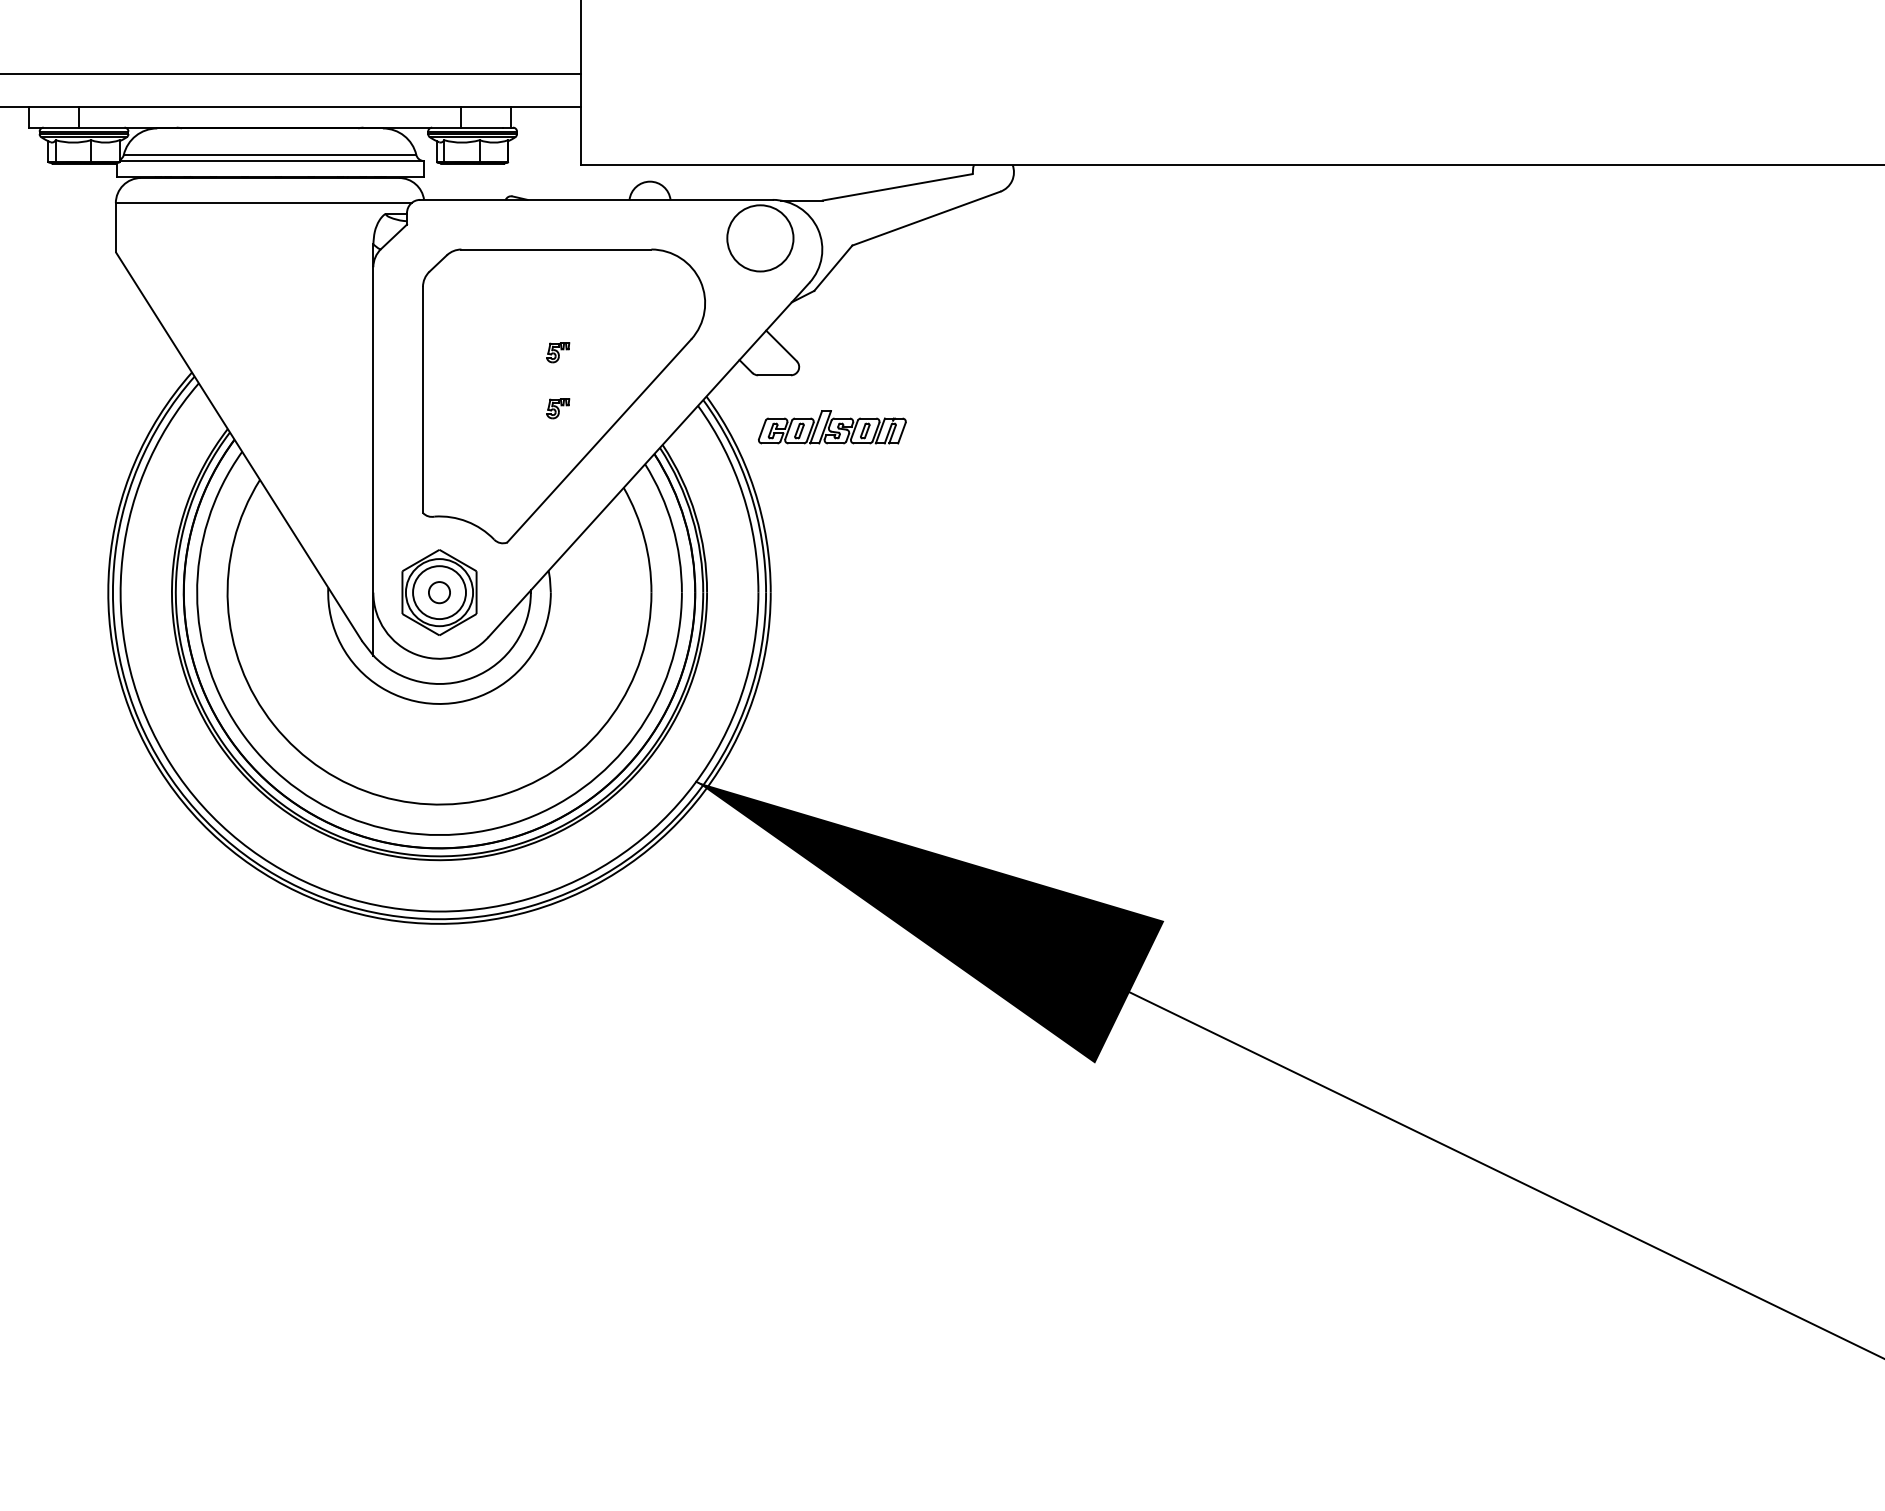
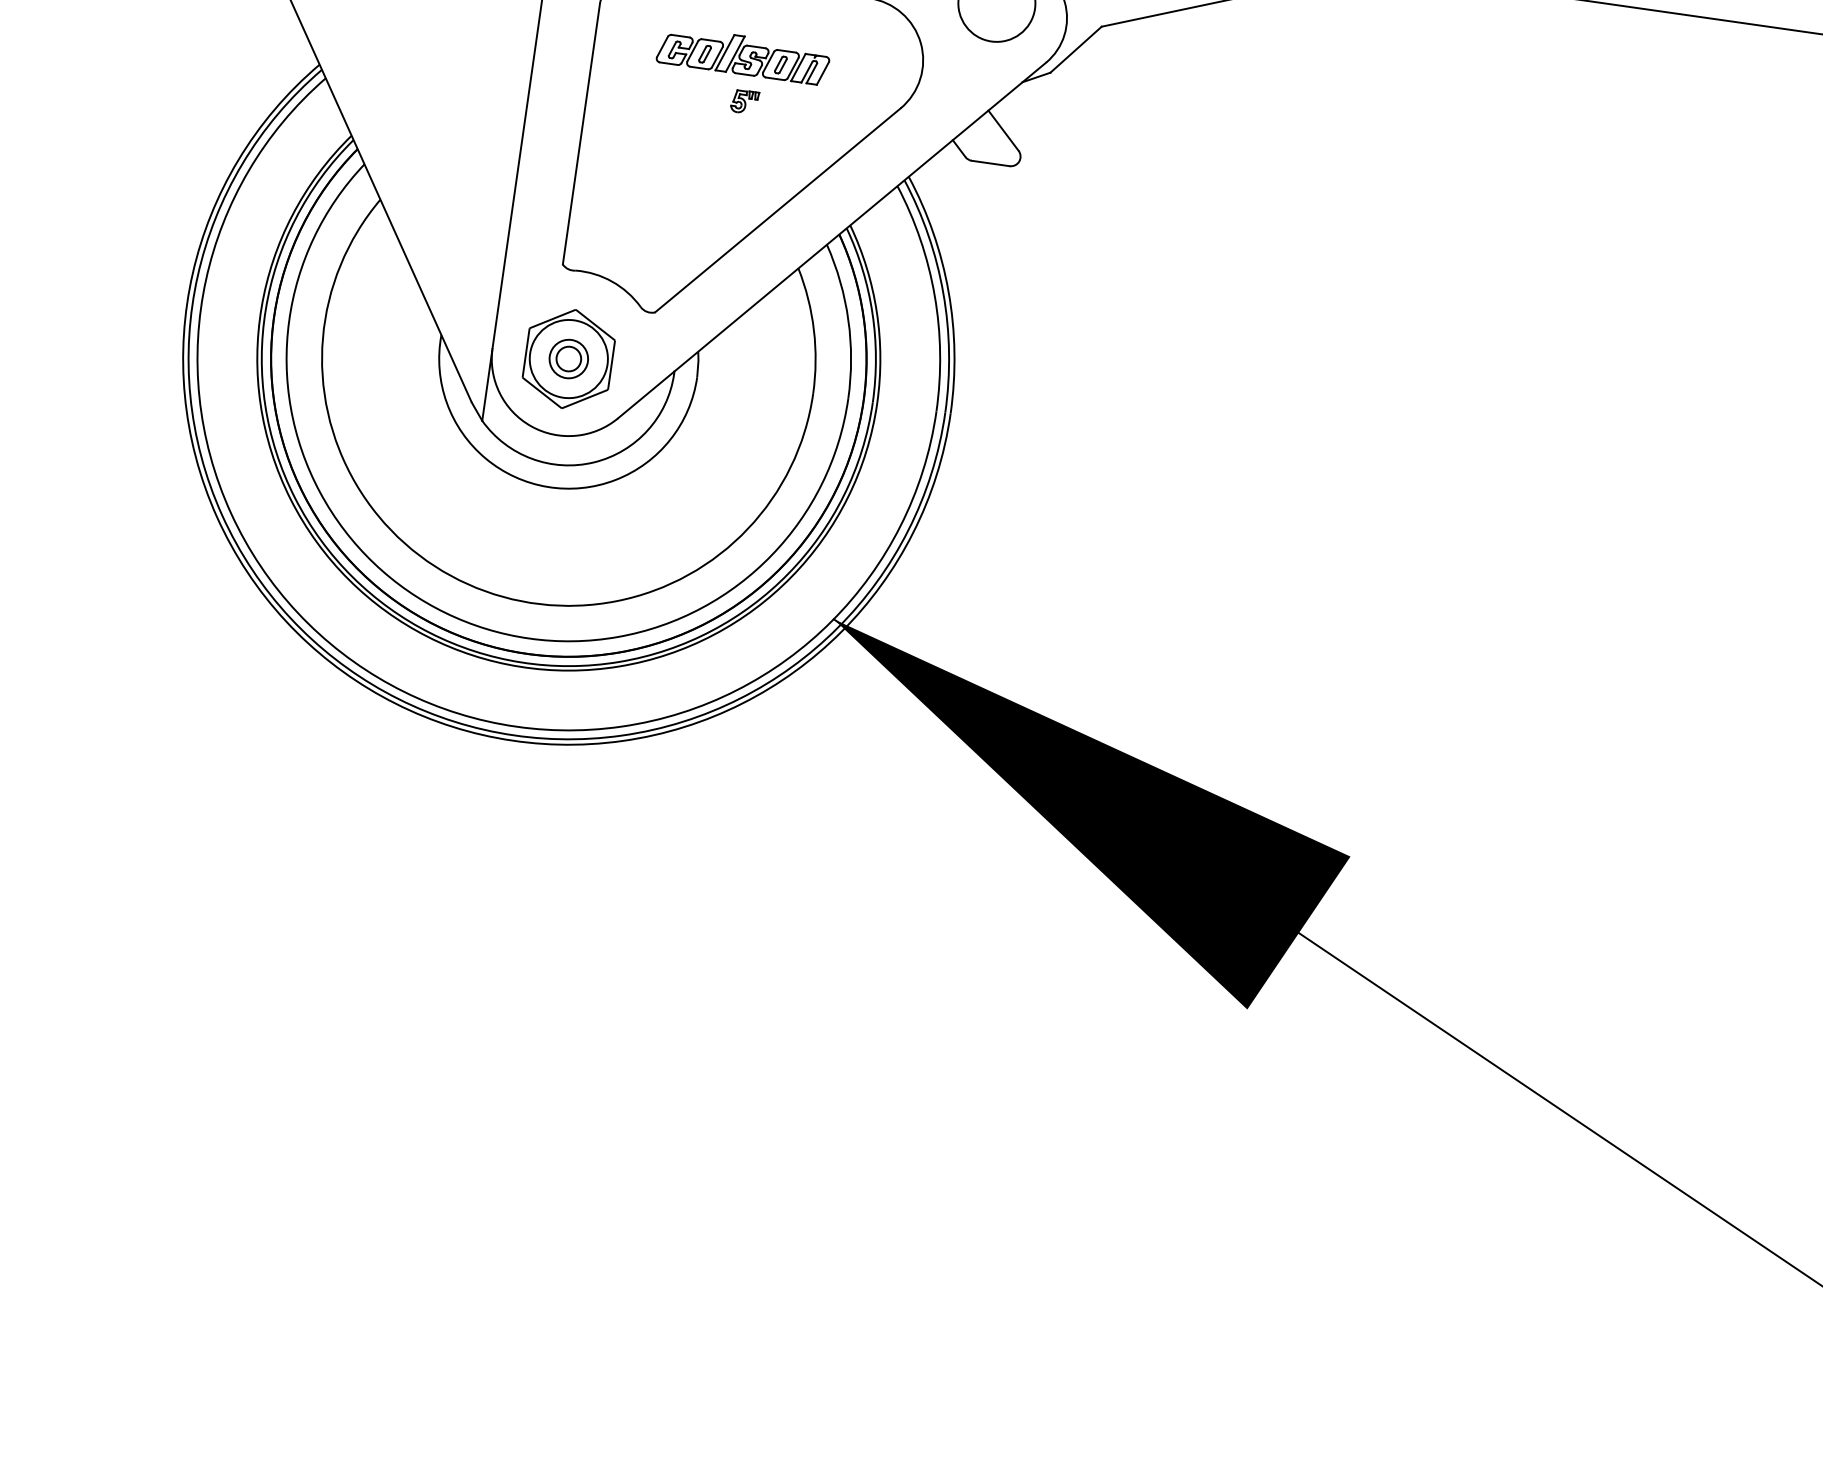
part: (558, 408) -> (736, 166), removed
part: (832, 427) -> (743, 55), moved
circle: (439, 592) -> (568, 358), size x0.62

